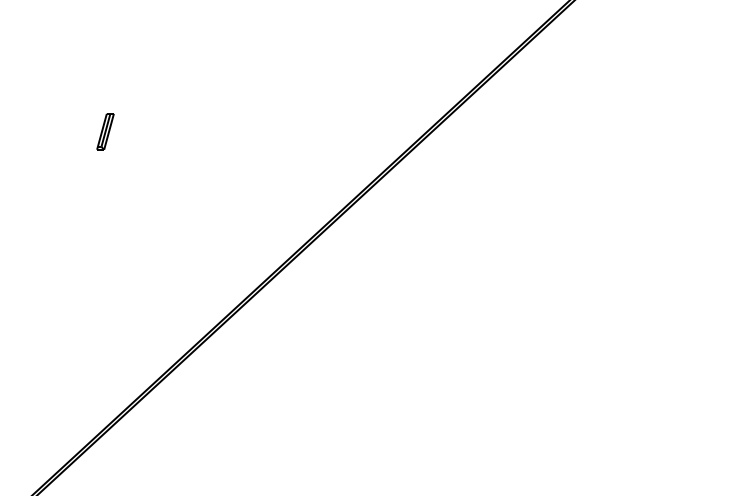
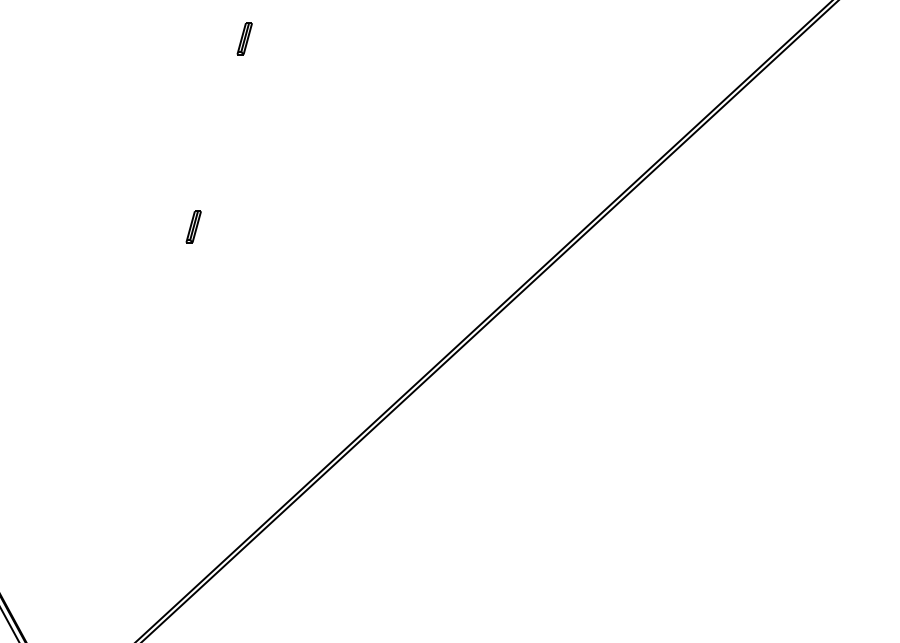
part: (105, 131) -> (193, 226), size x0.71

